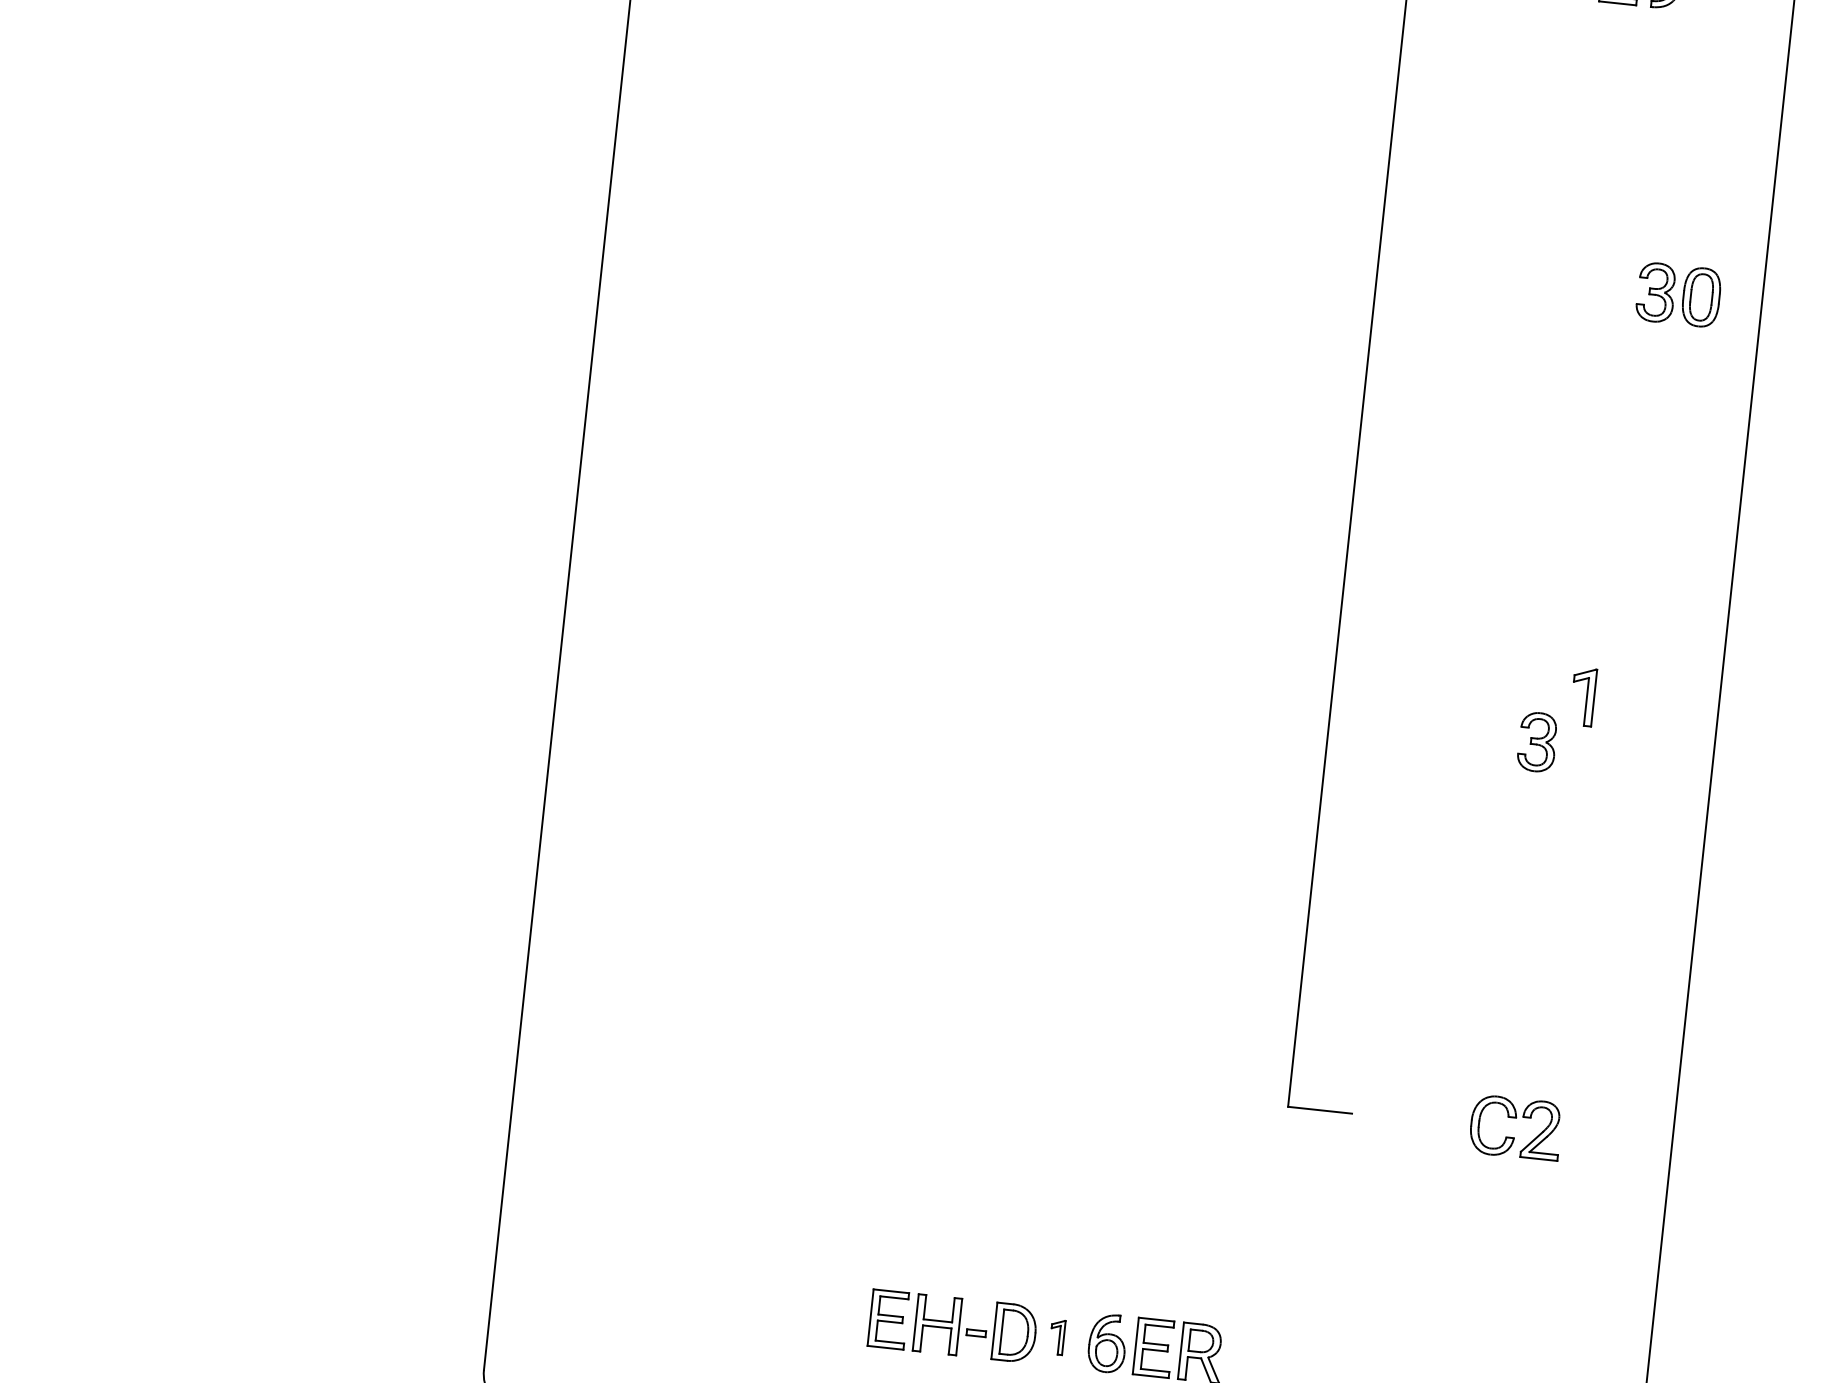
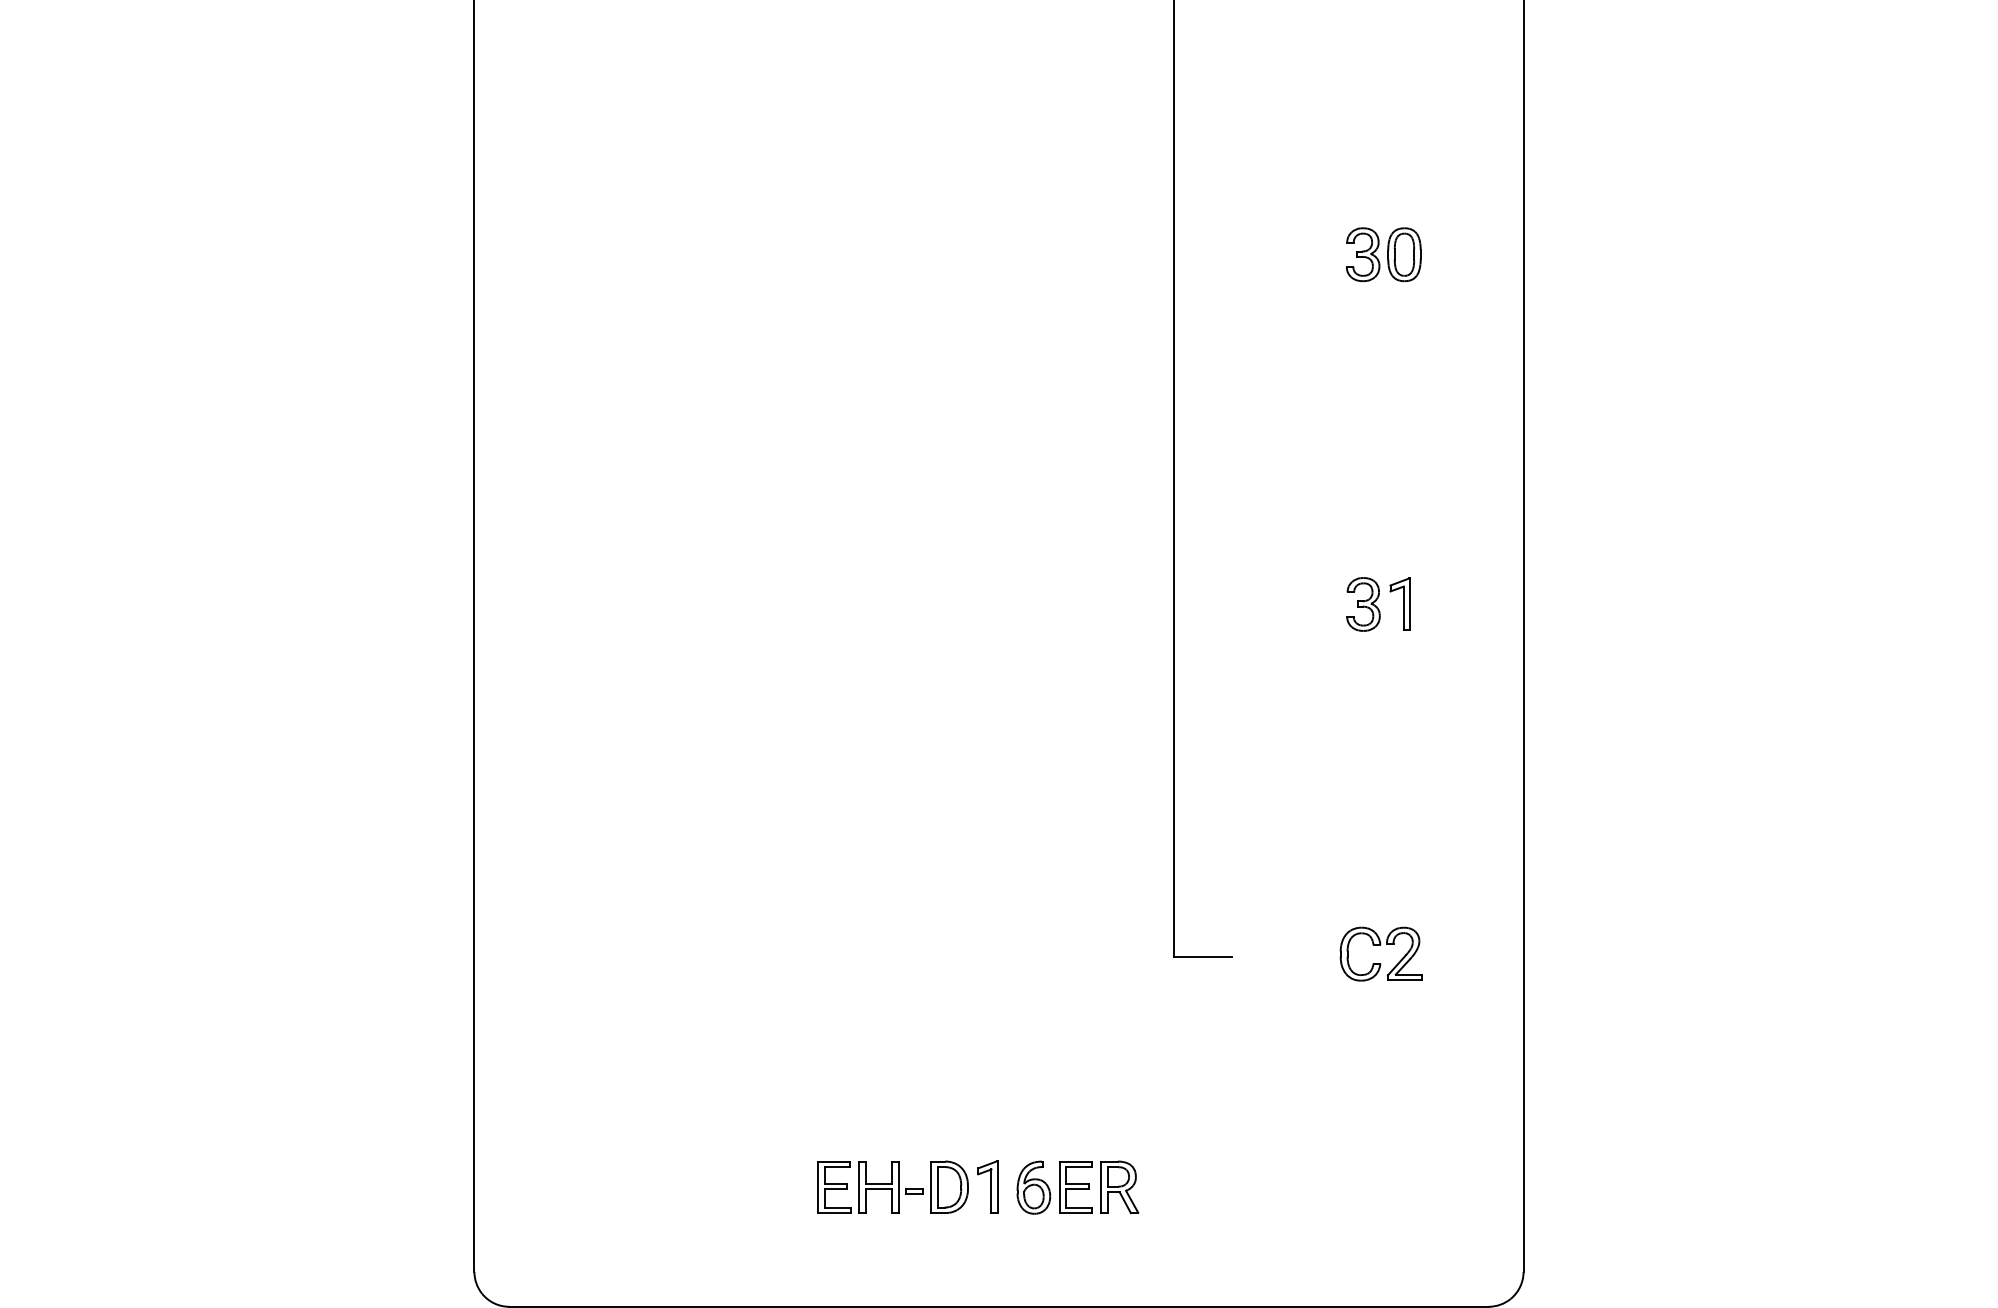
part: (1678, 294) -> (1383, 254), moved
part: (1582, 696) -> (1399, 603), moved
part: (1056, 1336) -> (987, 1186), size x1.67

